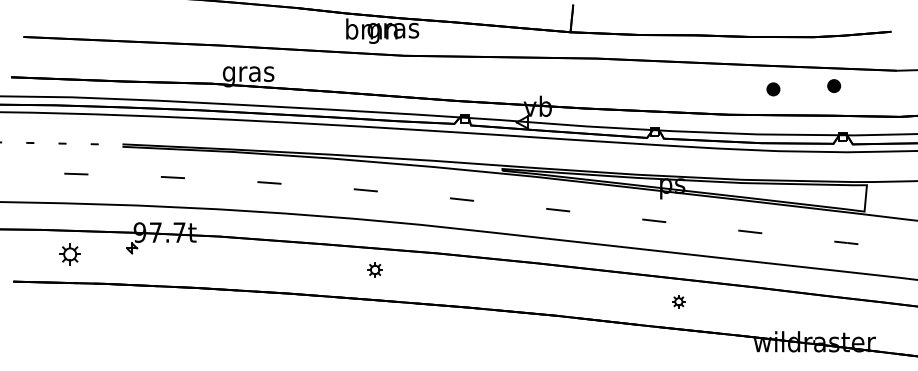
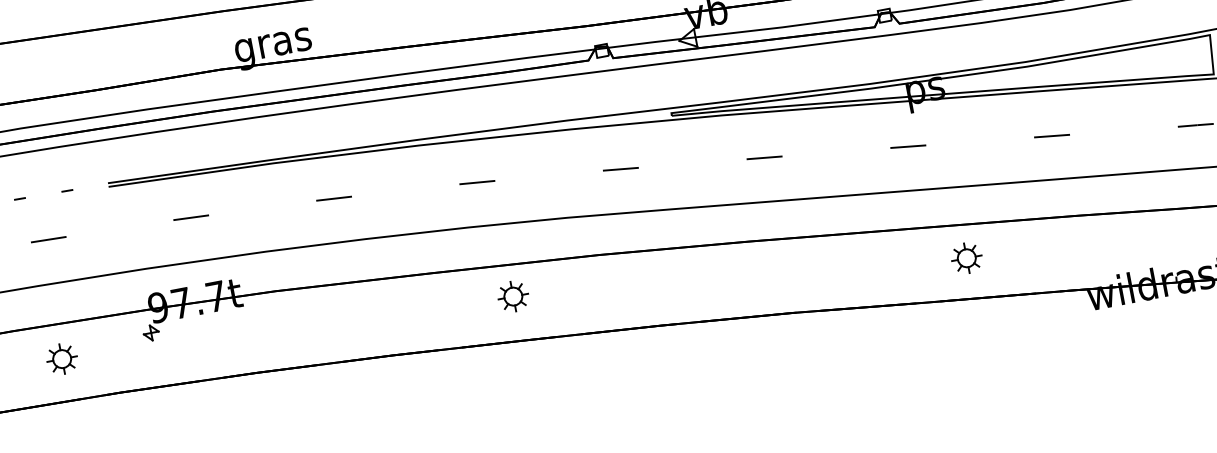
part: (374, 269) -> (512, 296), size x1.43
part: (678, 301) -> (966, 258), size x1.67

